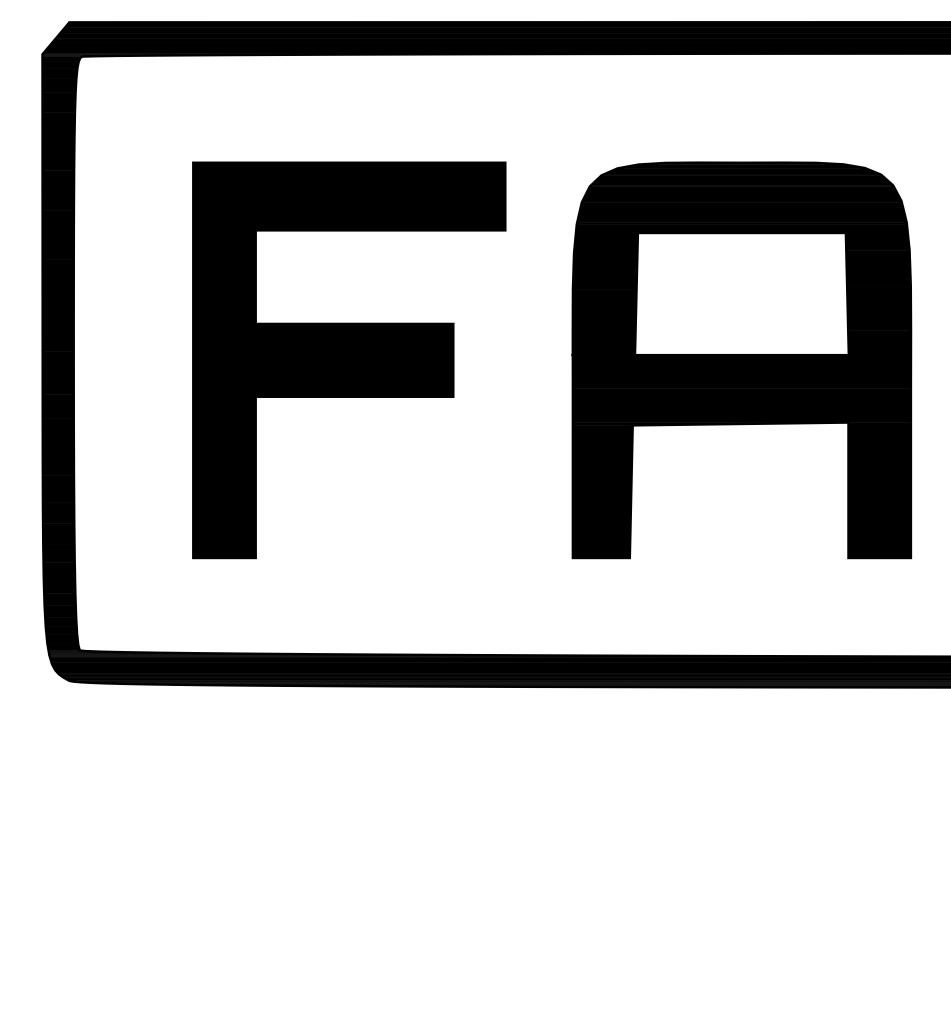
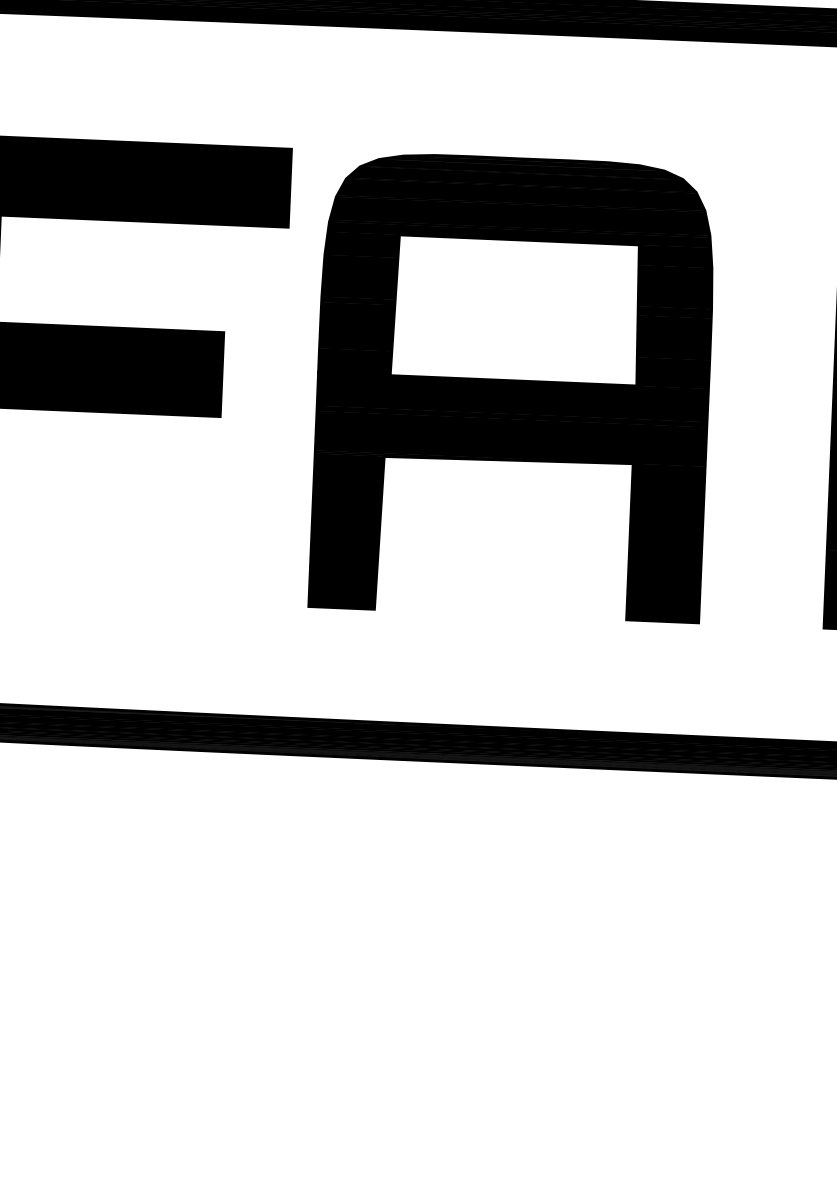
part: (741, 360) -> (512, 386), moved

